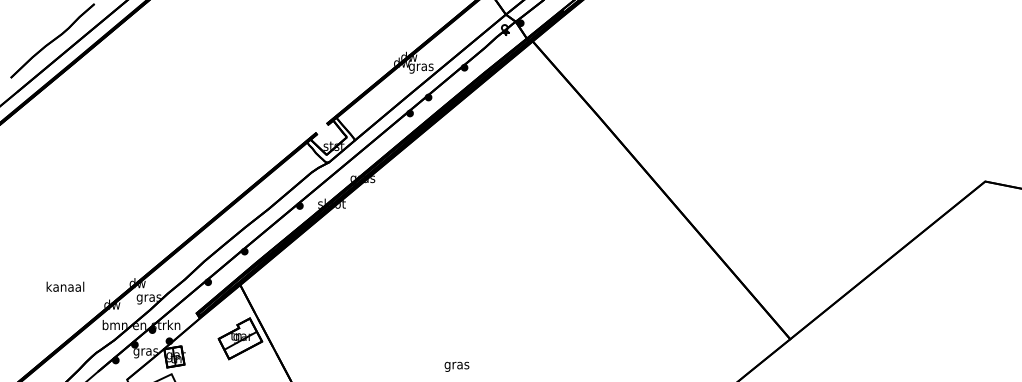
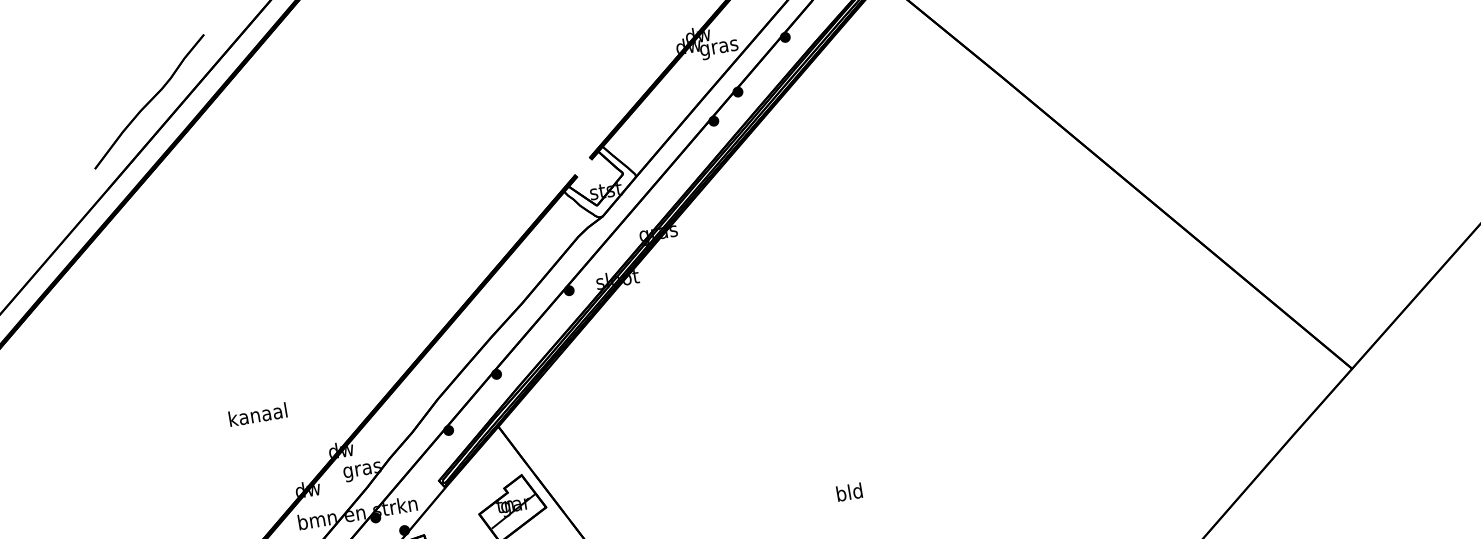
text: (65, 286) -> (258, 414), moved
text: (456, 365) -> (849, 494), gras -> bld

